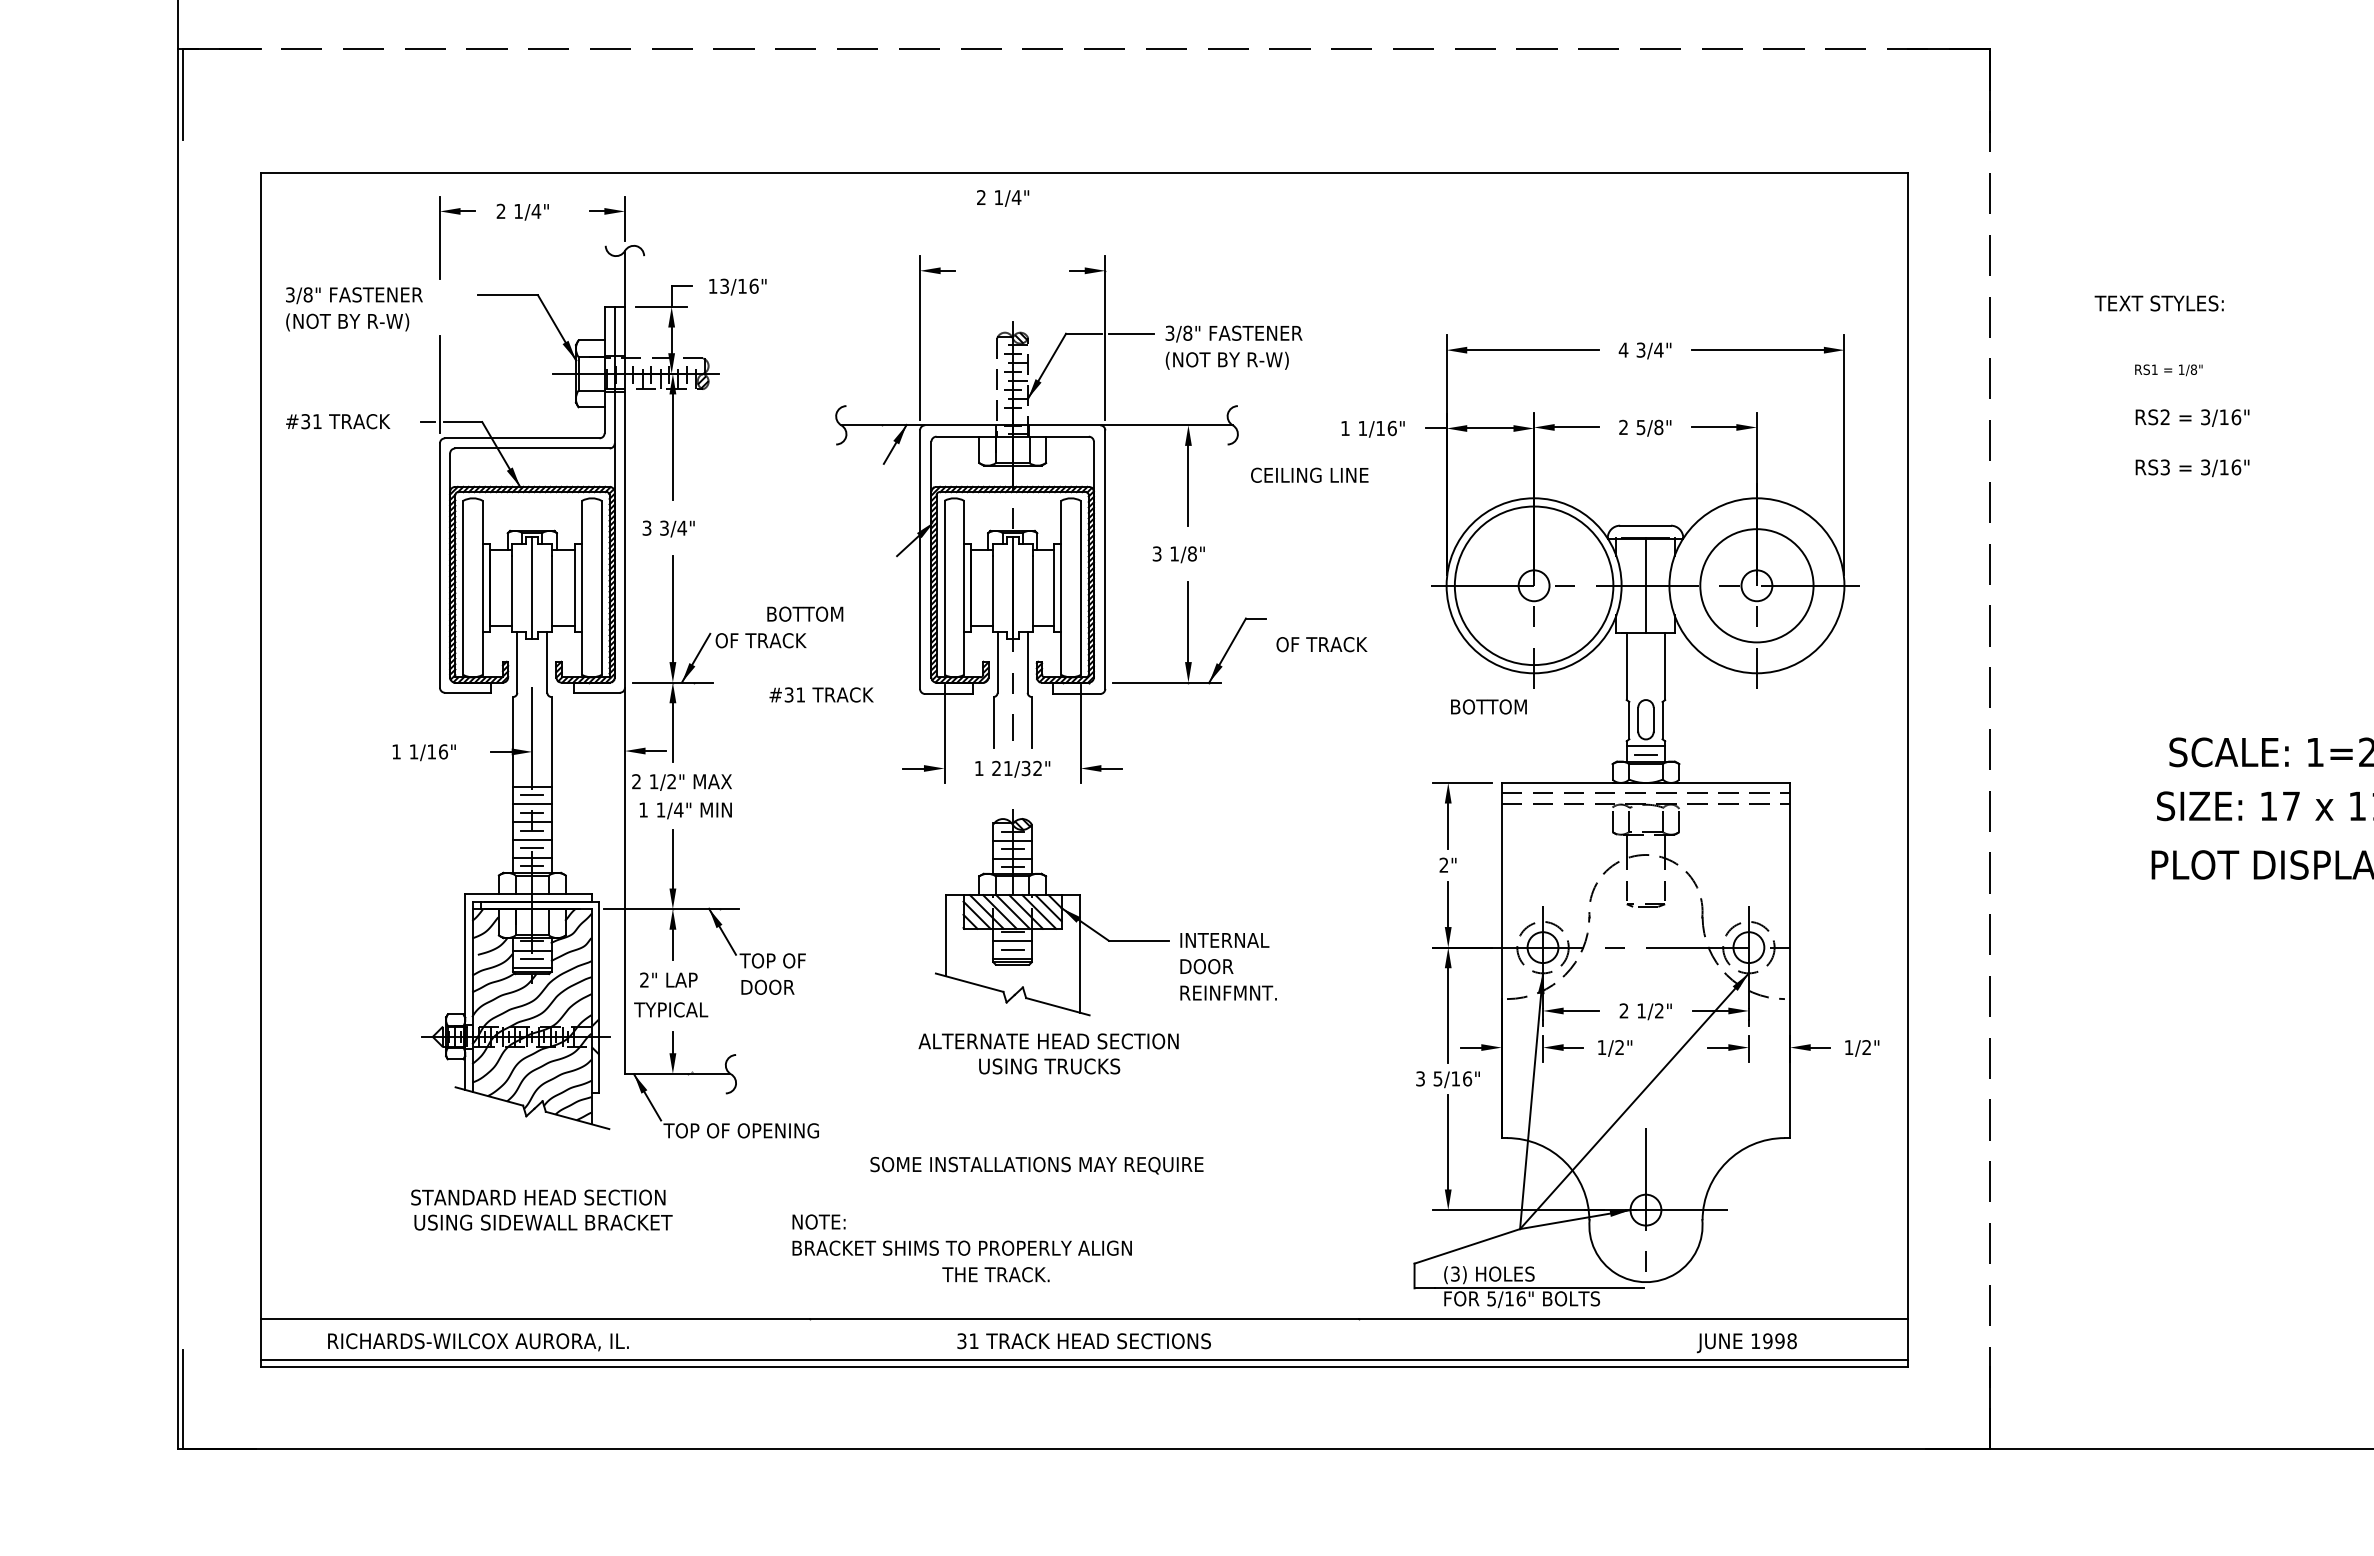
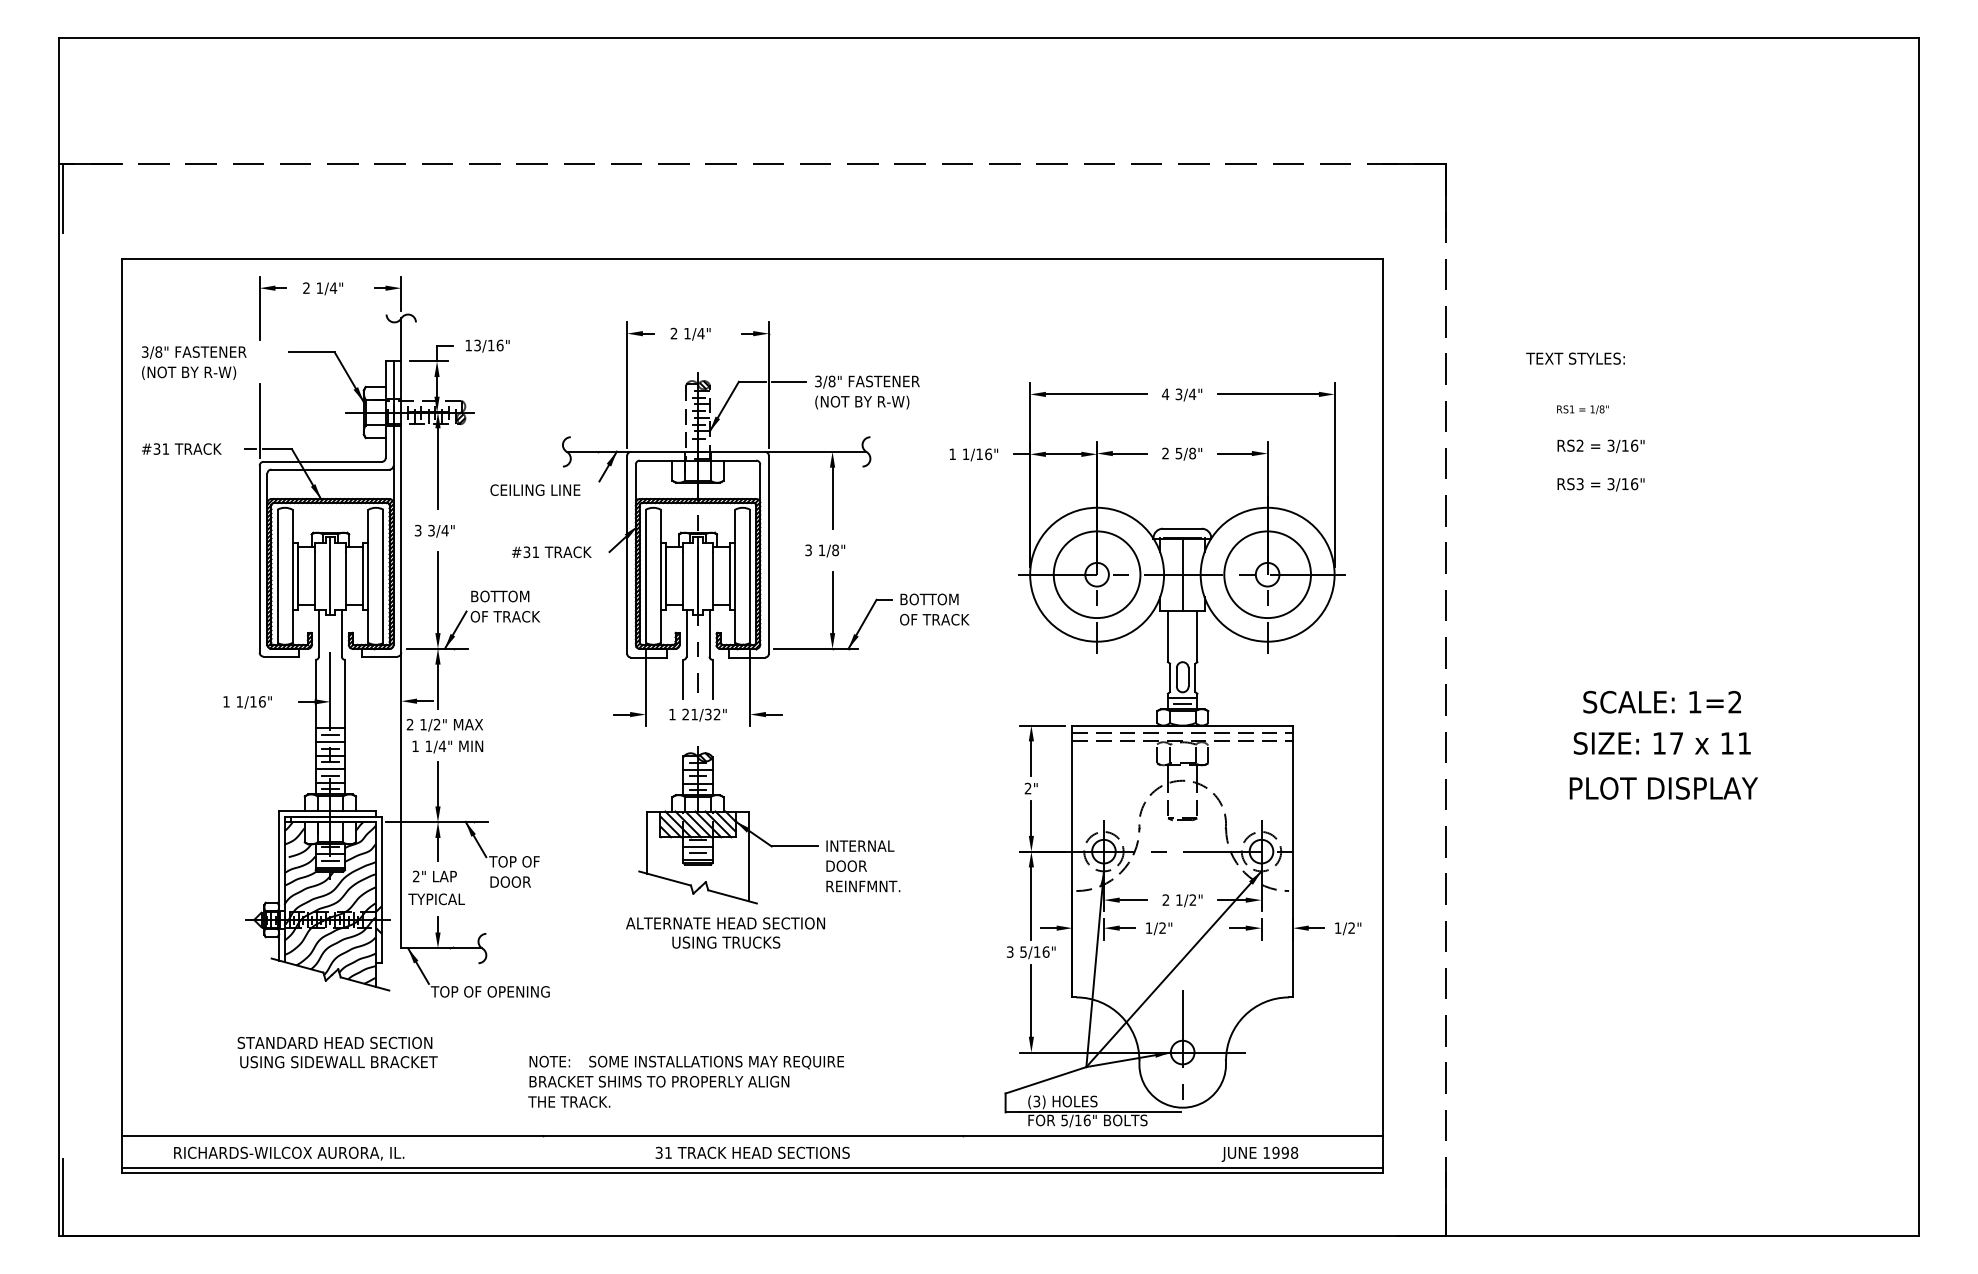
text: (1002, 197) -> (690, 333), moved
text: (1309, 474) -> (535, 489), moved
circle: (1533, 585) -> (1096, 574), size x0.71
text: (805, 614) -> (500, 596), moved
text: (821, 695) -> (551, 552), moved
text: (1488, 706) -> (929, 599), moved
text: (1036, 1165) -> (716, 1062), moved
text: (996, 1274) -> (569, 1101), moved

